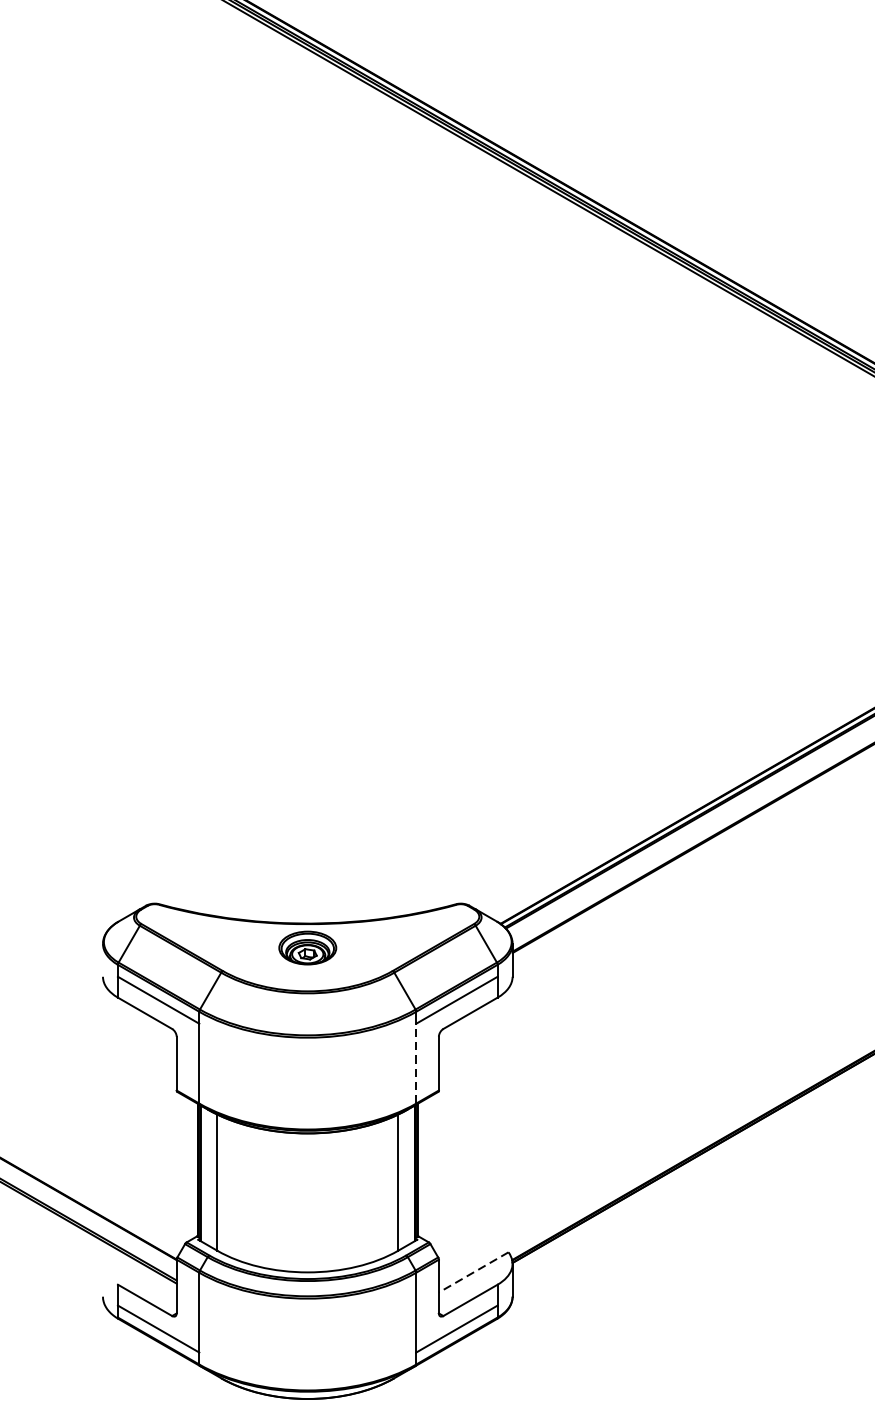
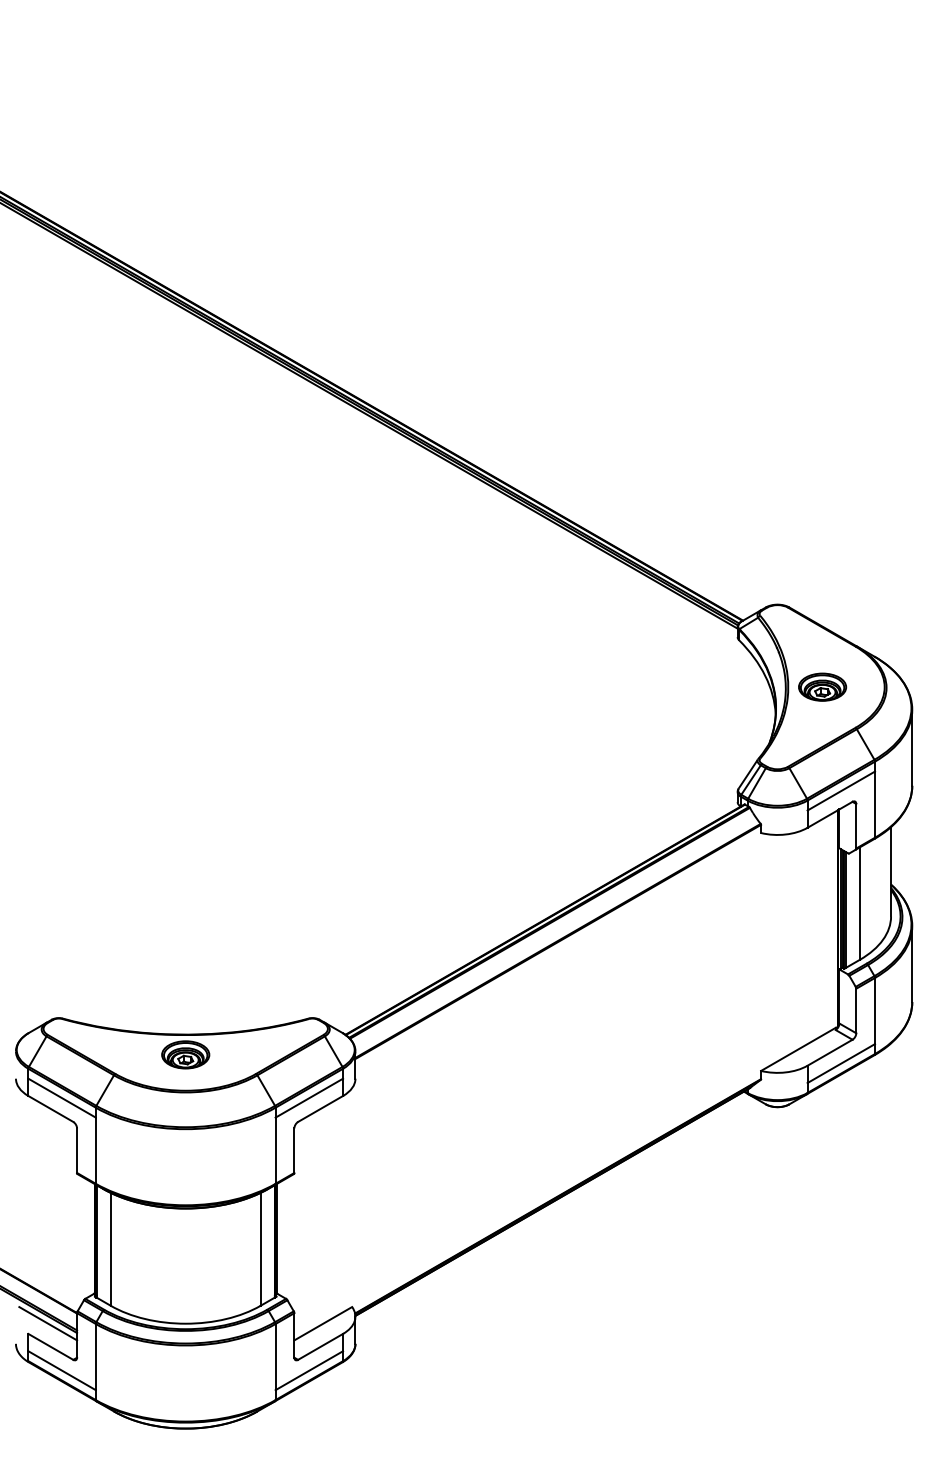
line: (416, 1063) -> (275, 1150), dashed -> solid
line: (142, 1272) -> (48, 1323), added
line: (472, 1272) -> (322, 1323), dashed -> solid

